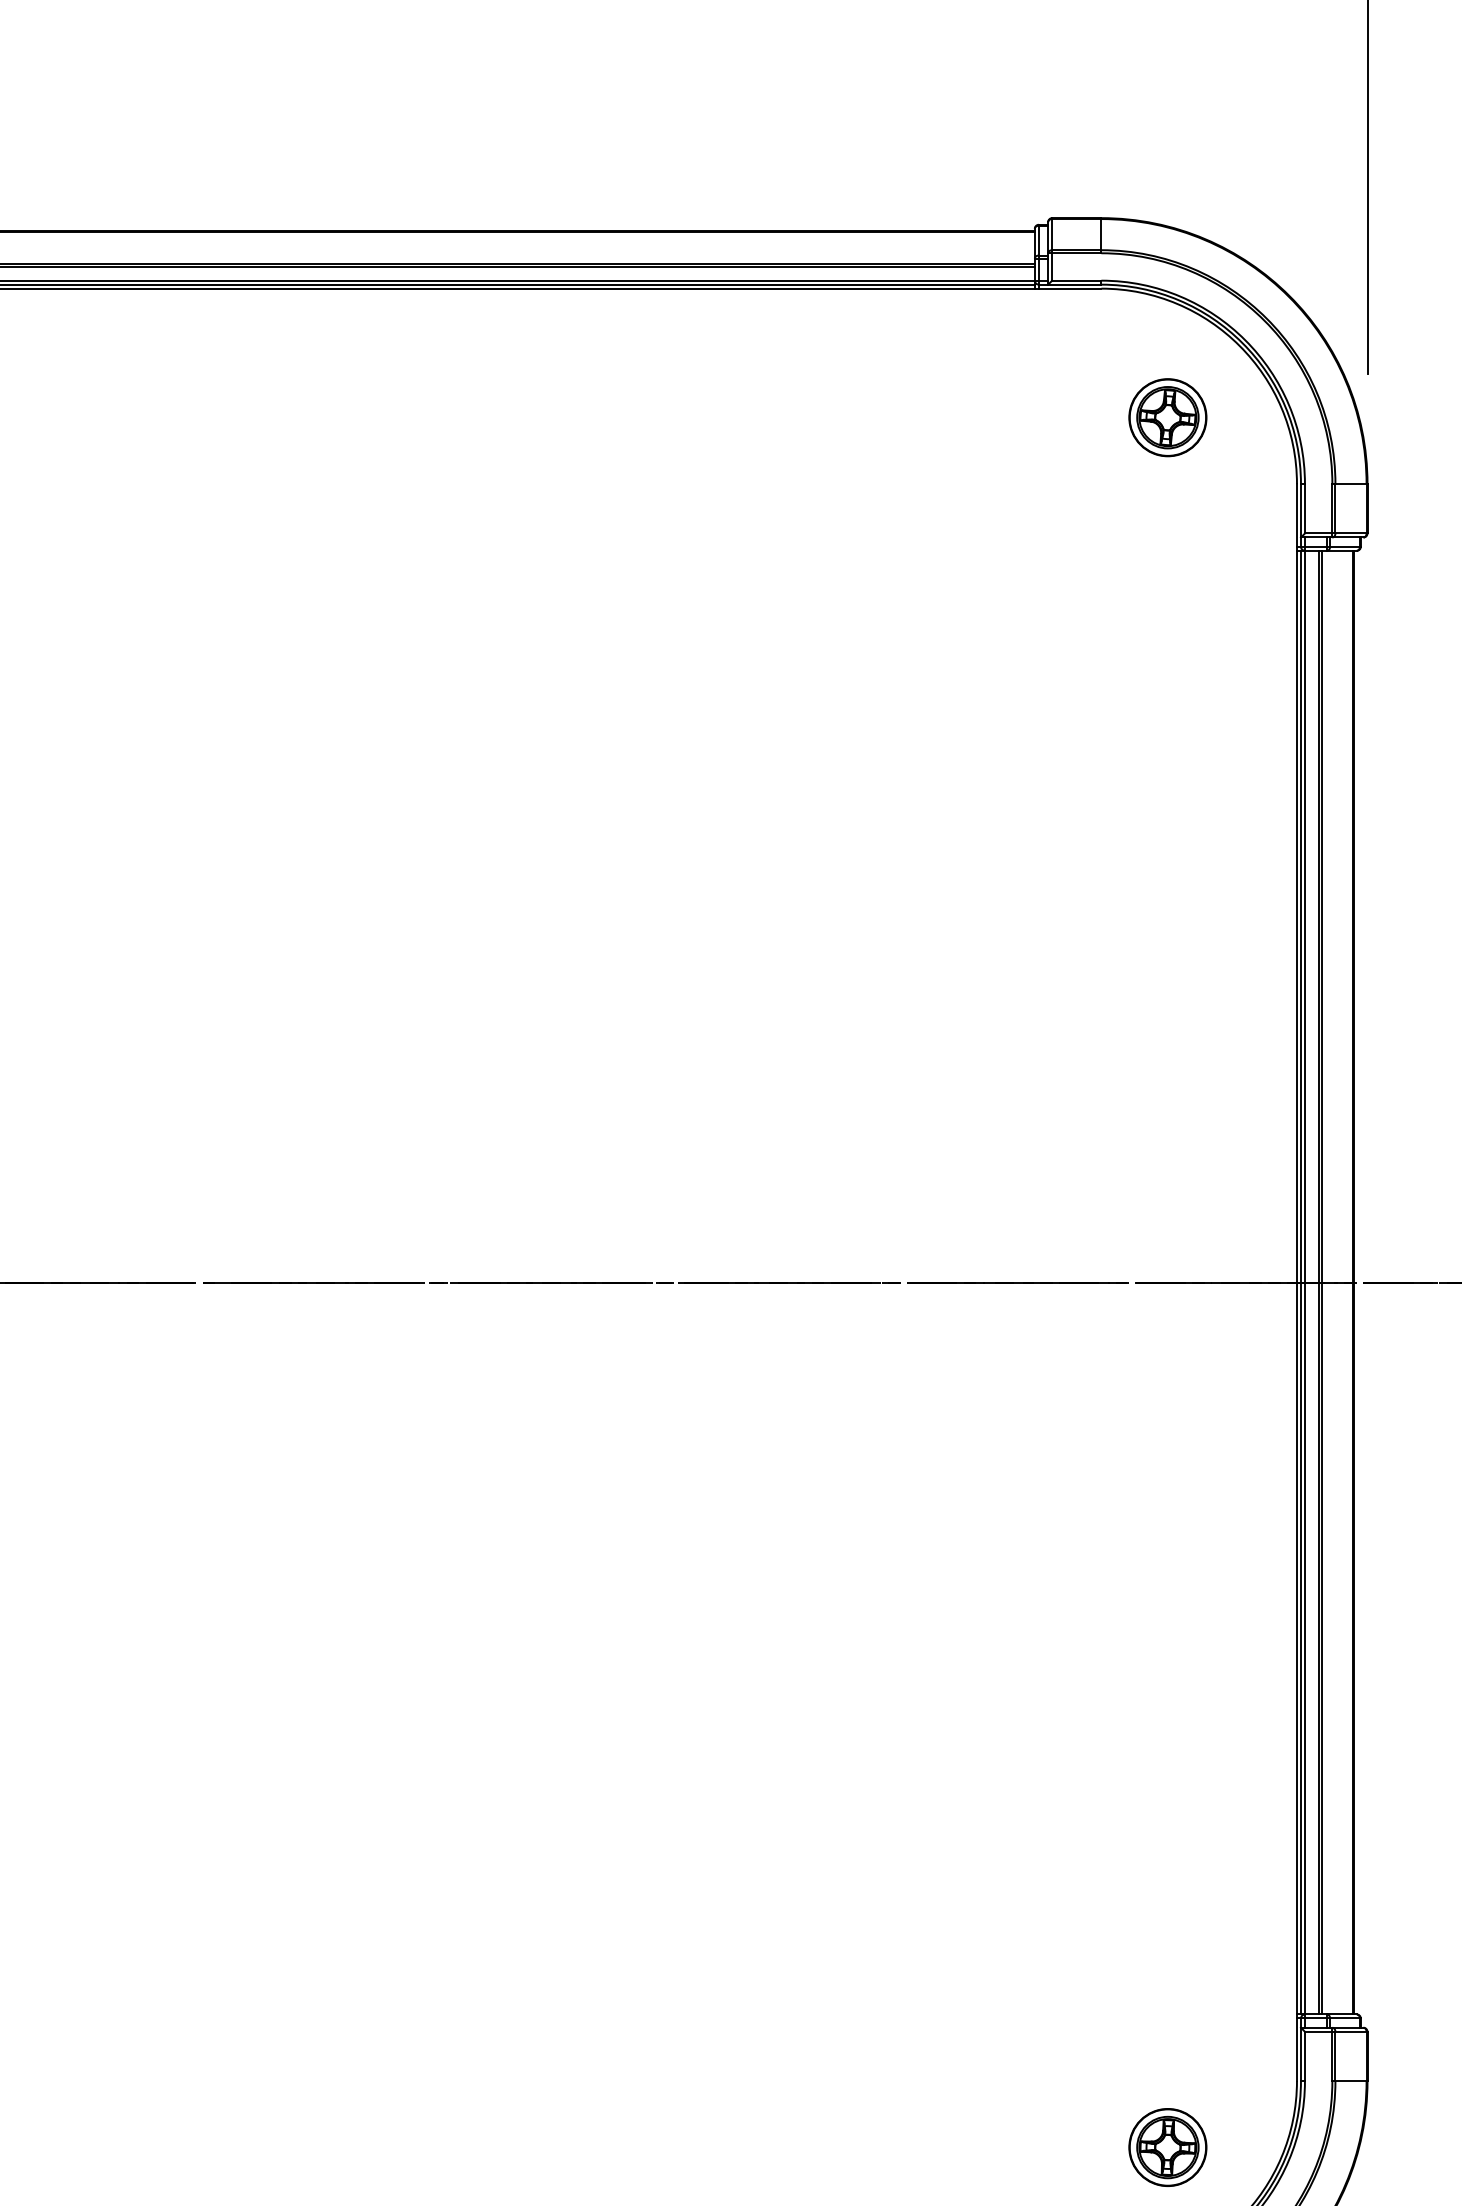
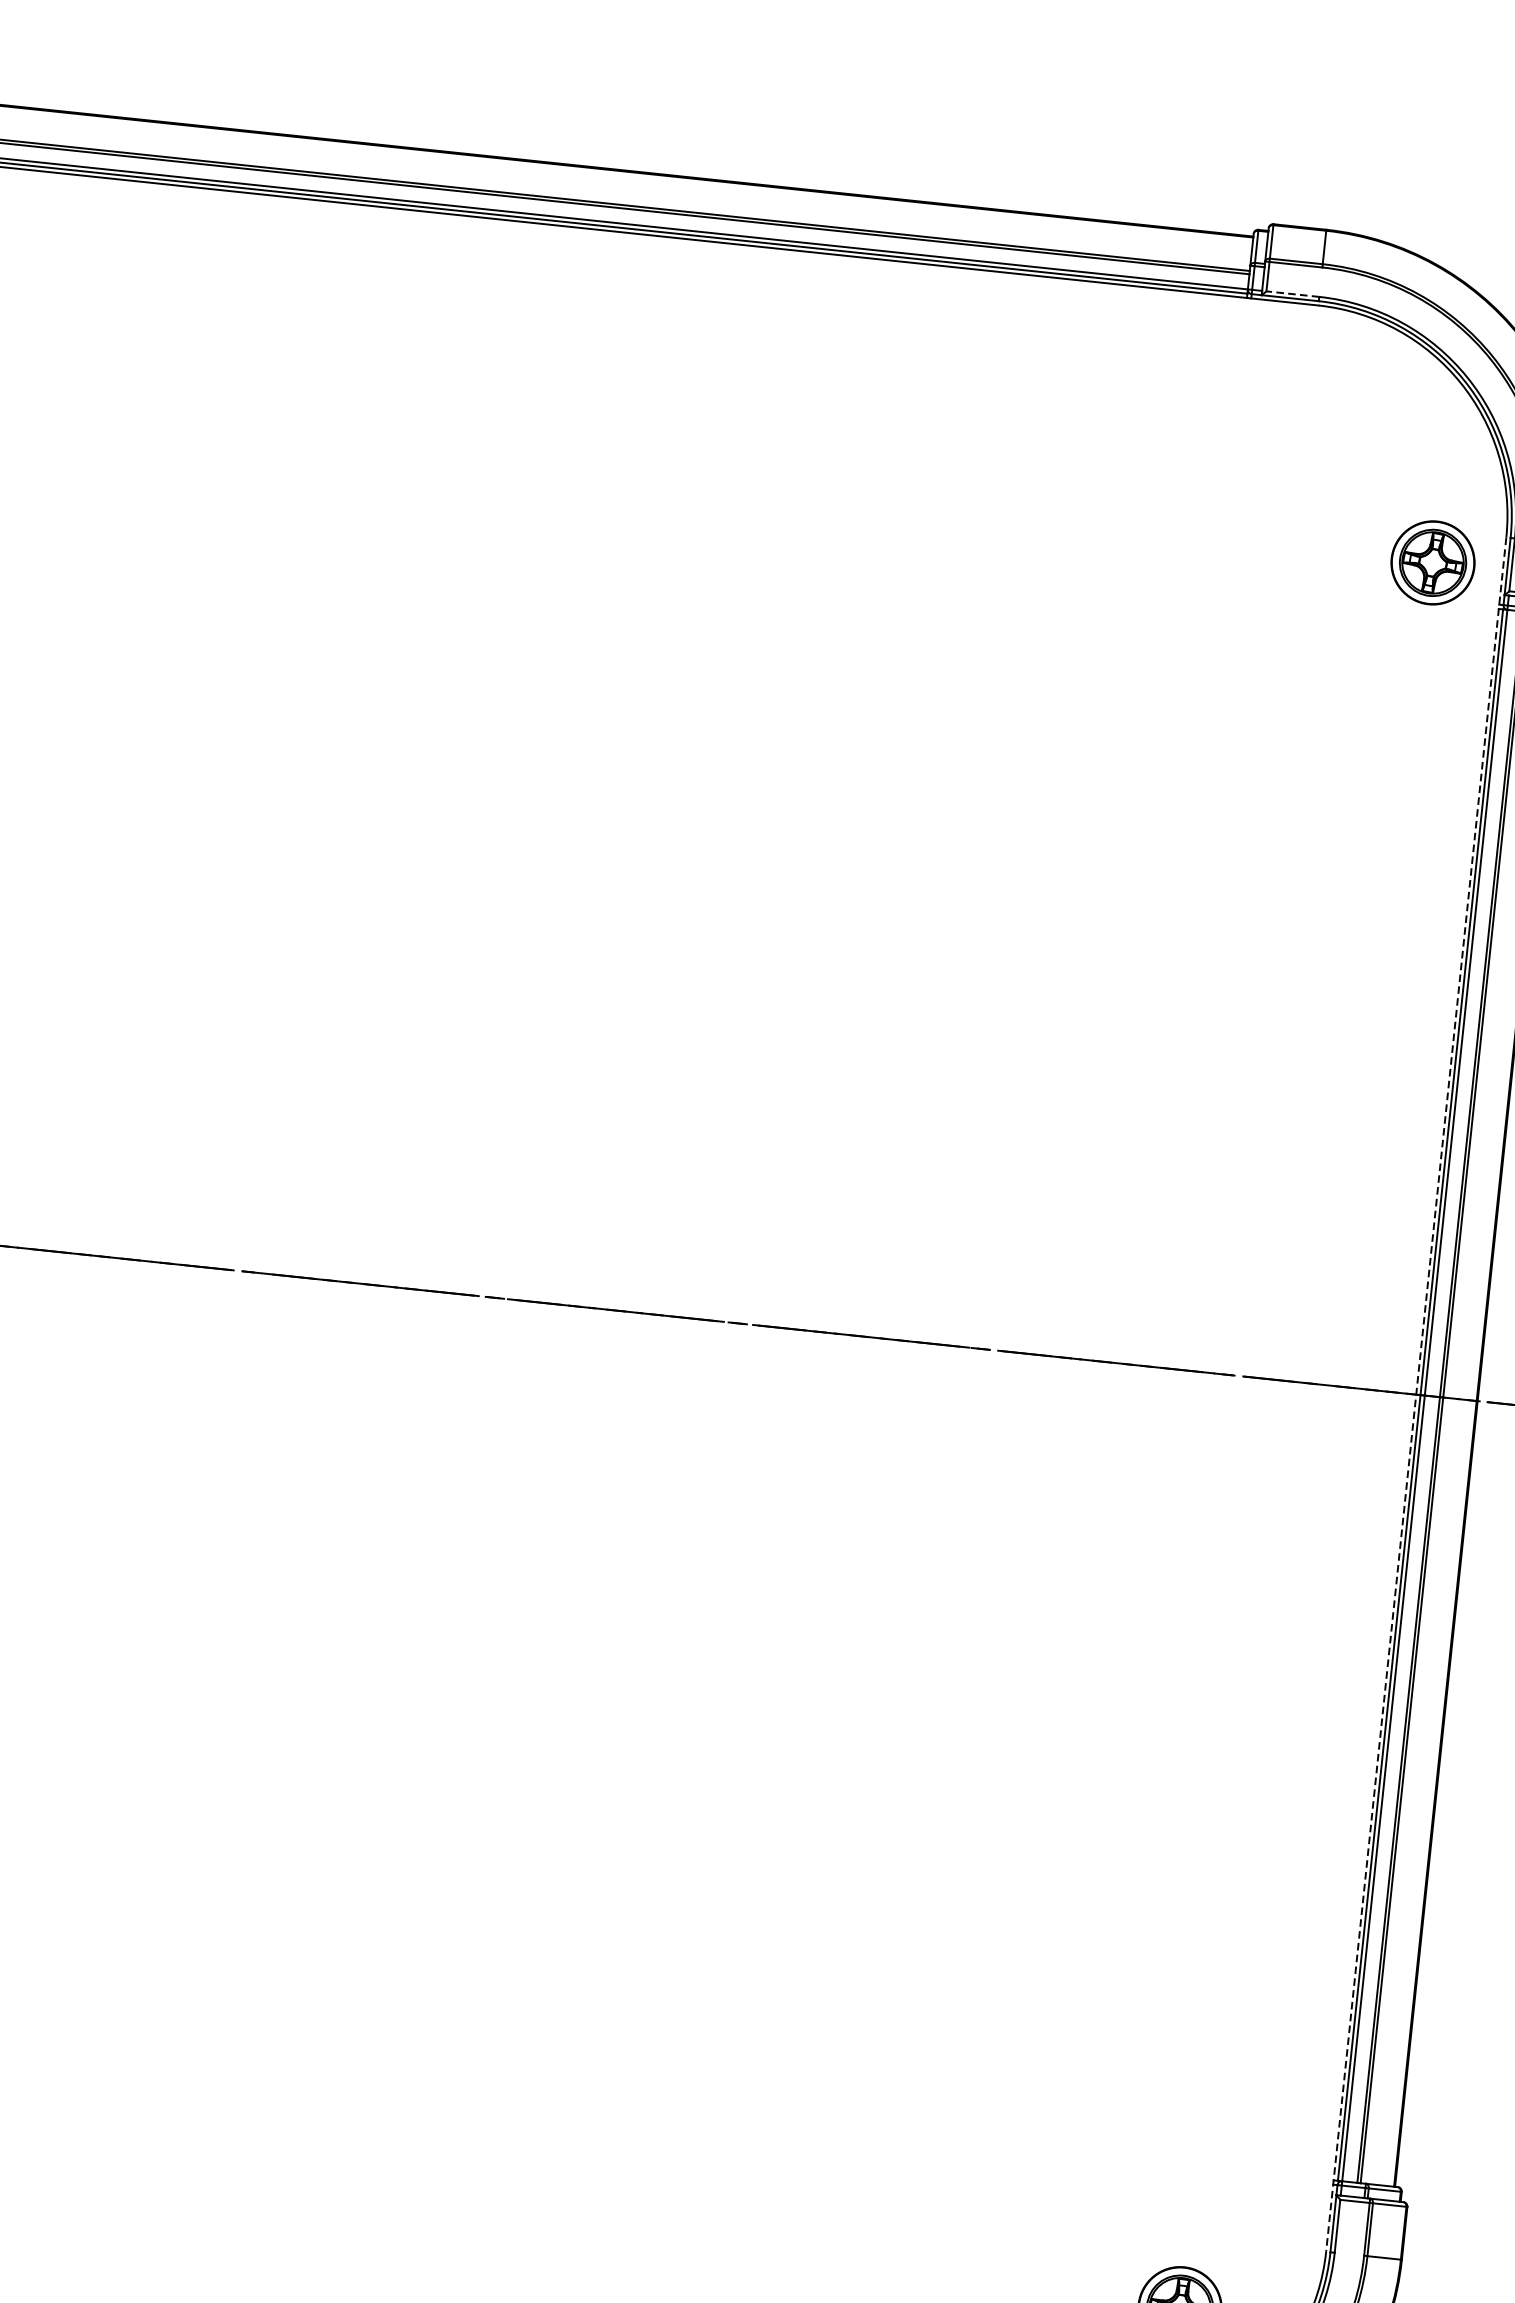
line: (1076, 280) -> (1292, 293), solid -> dashed
part: (1167, 417) -> (1432, 562), moved
line: (1296, 1283) -> (1415, 1395), solid -> dashed

